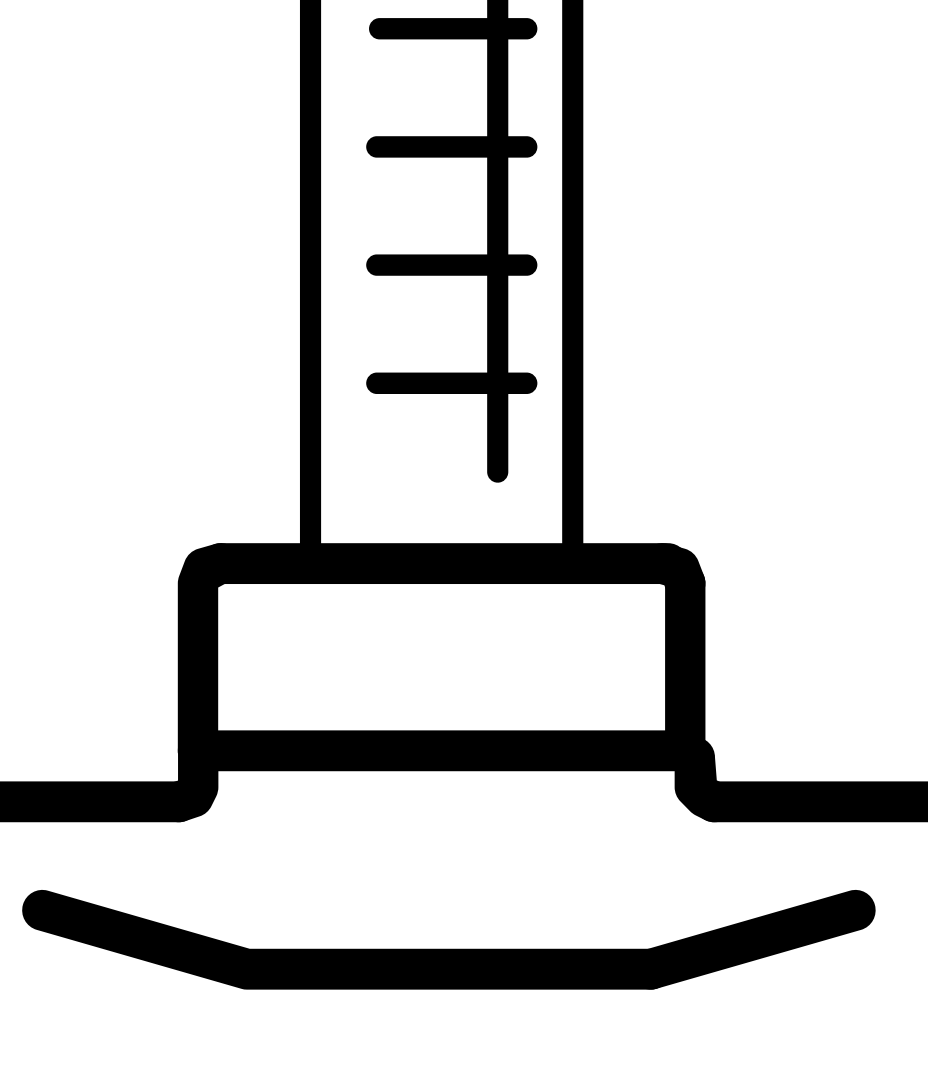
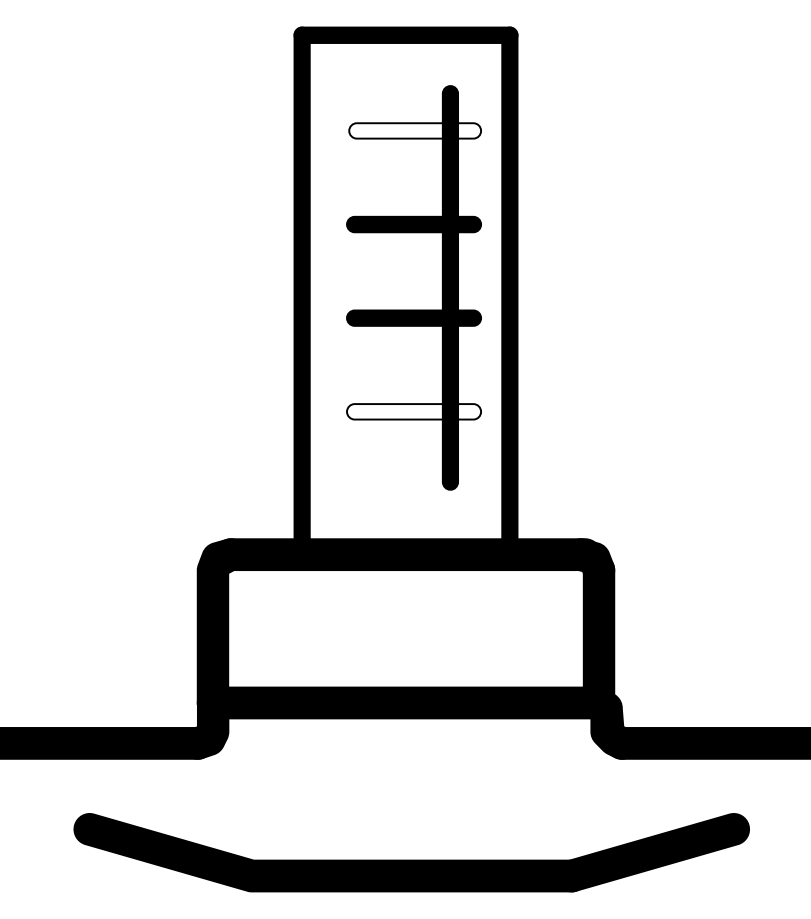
fill: (453, 28) -> (415, 130), removed
fill: (452, 382) -> (414, 411), removed

